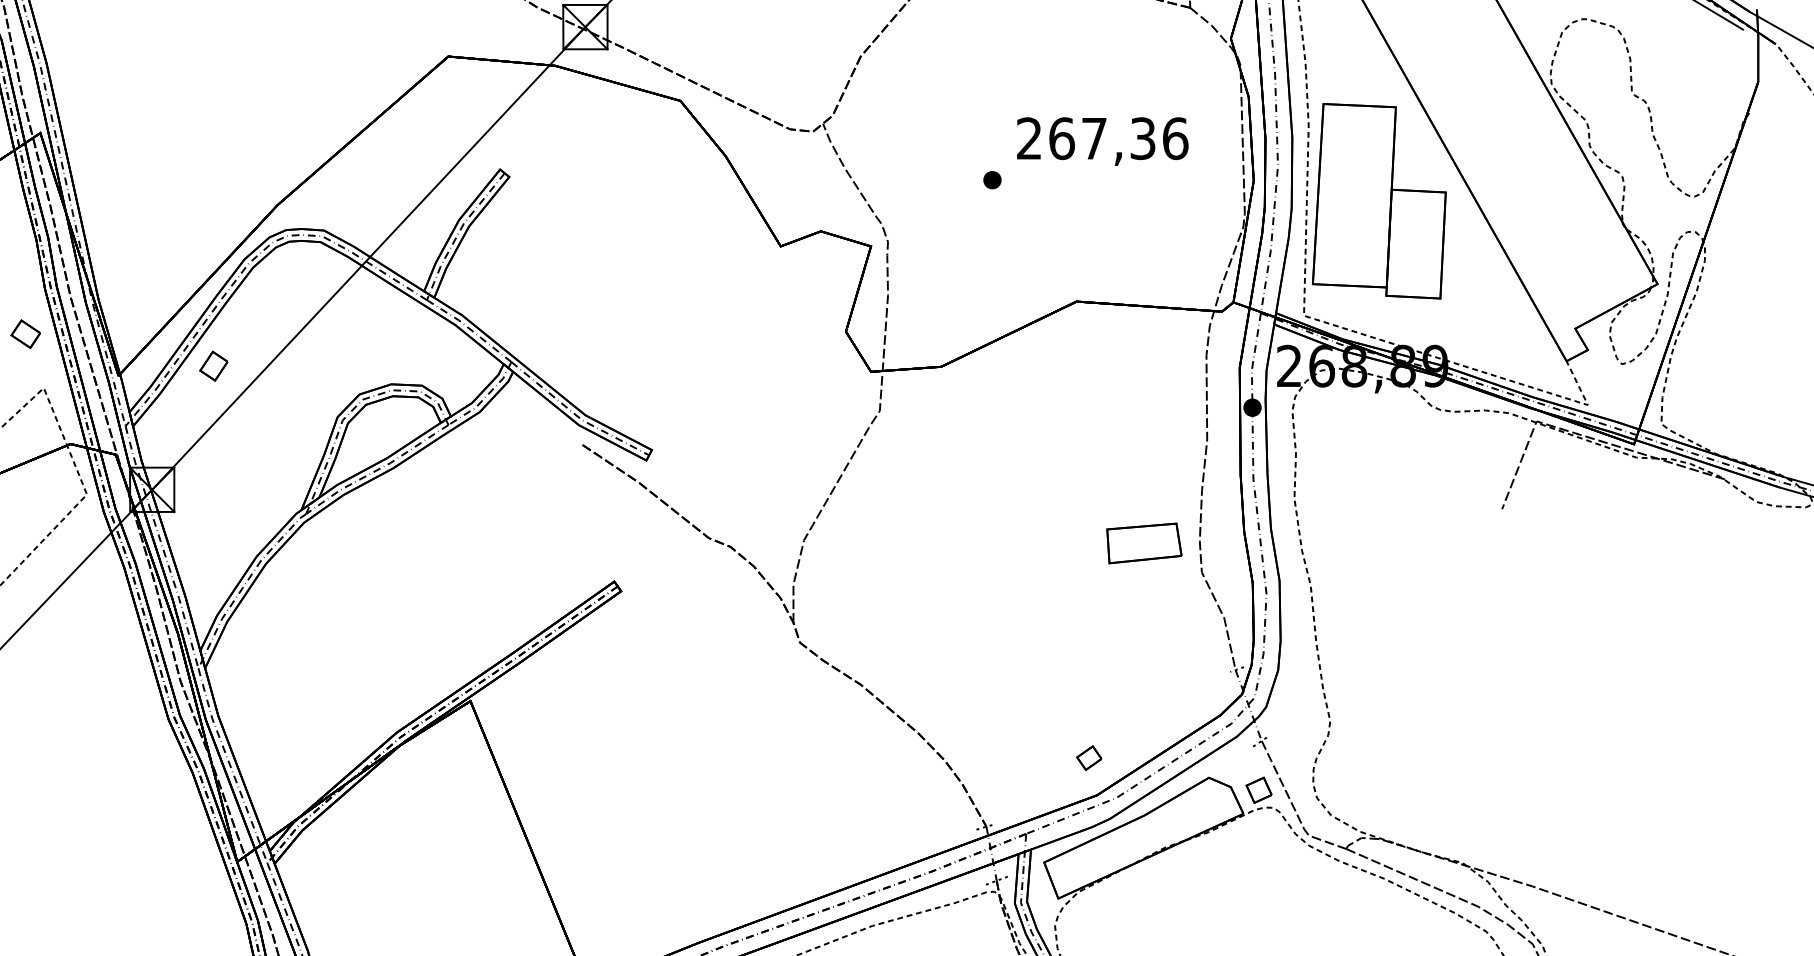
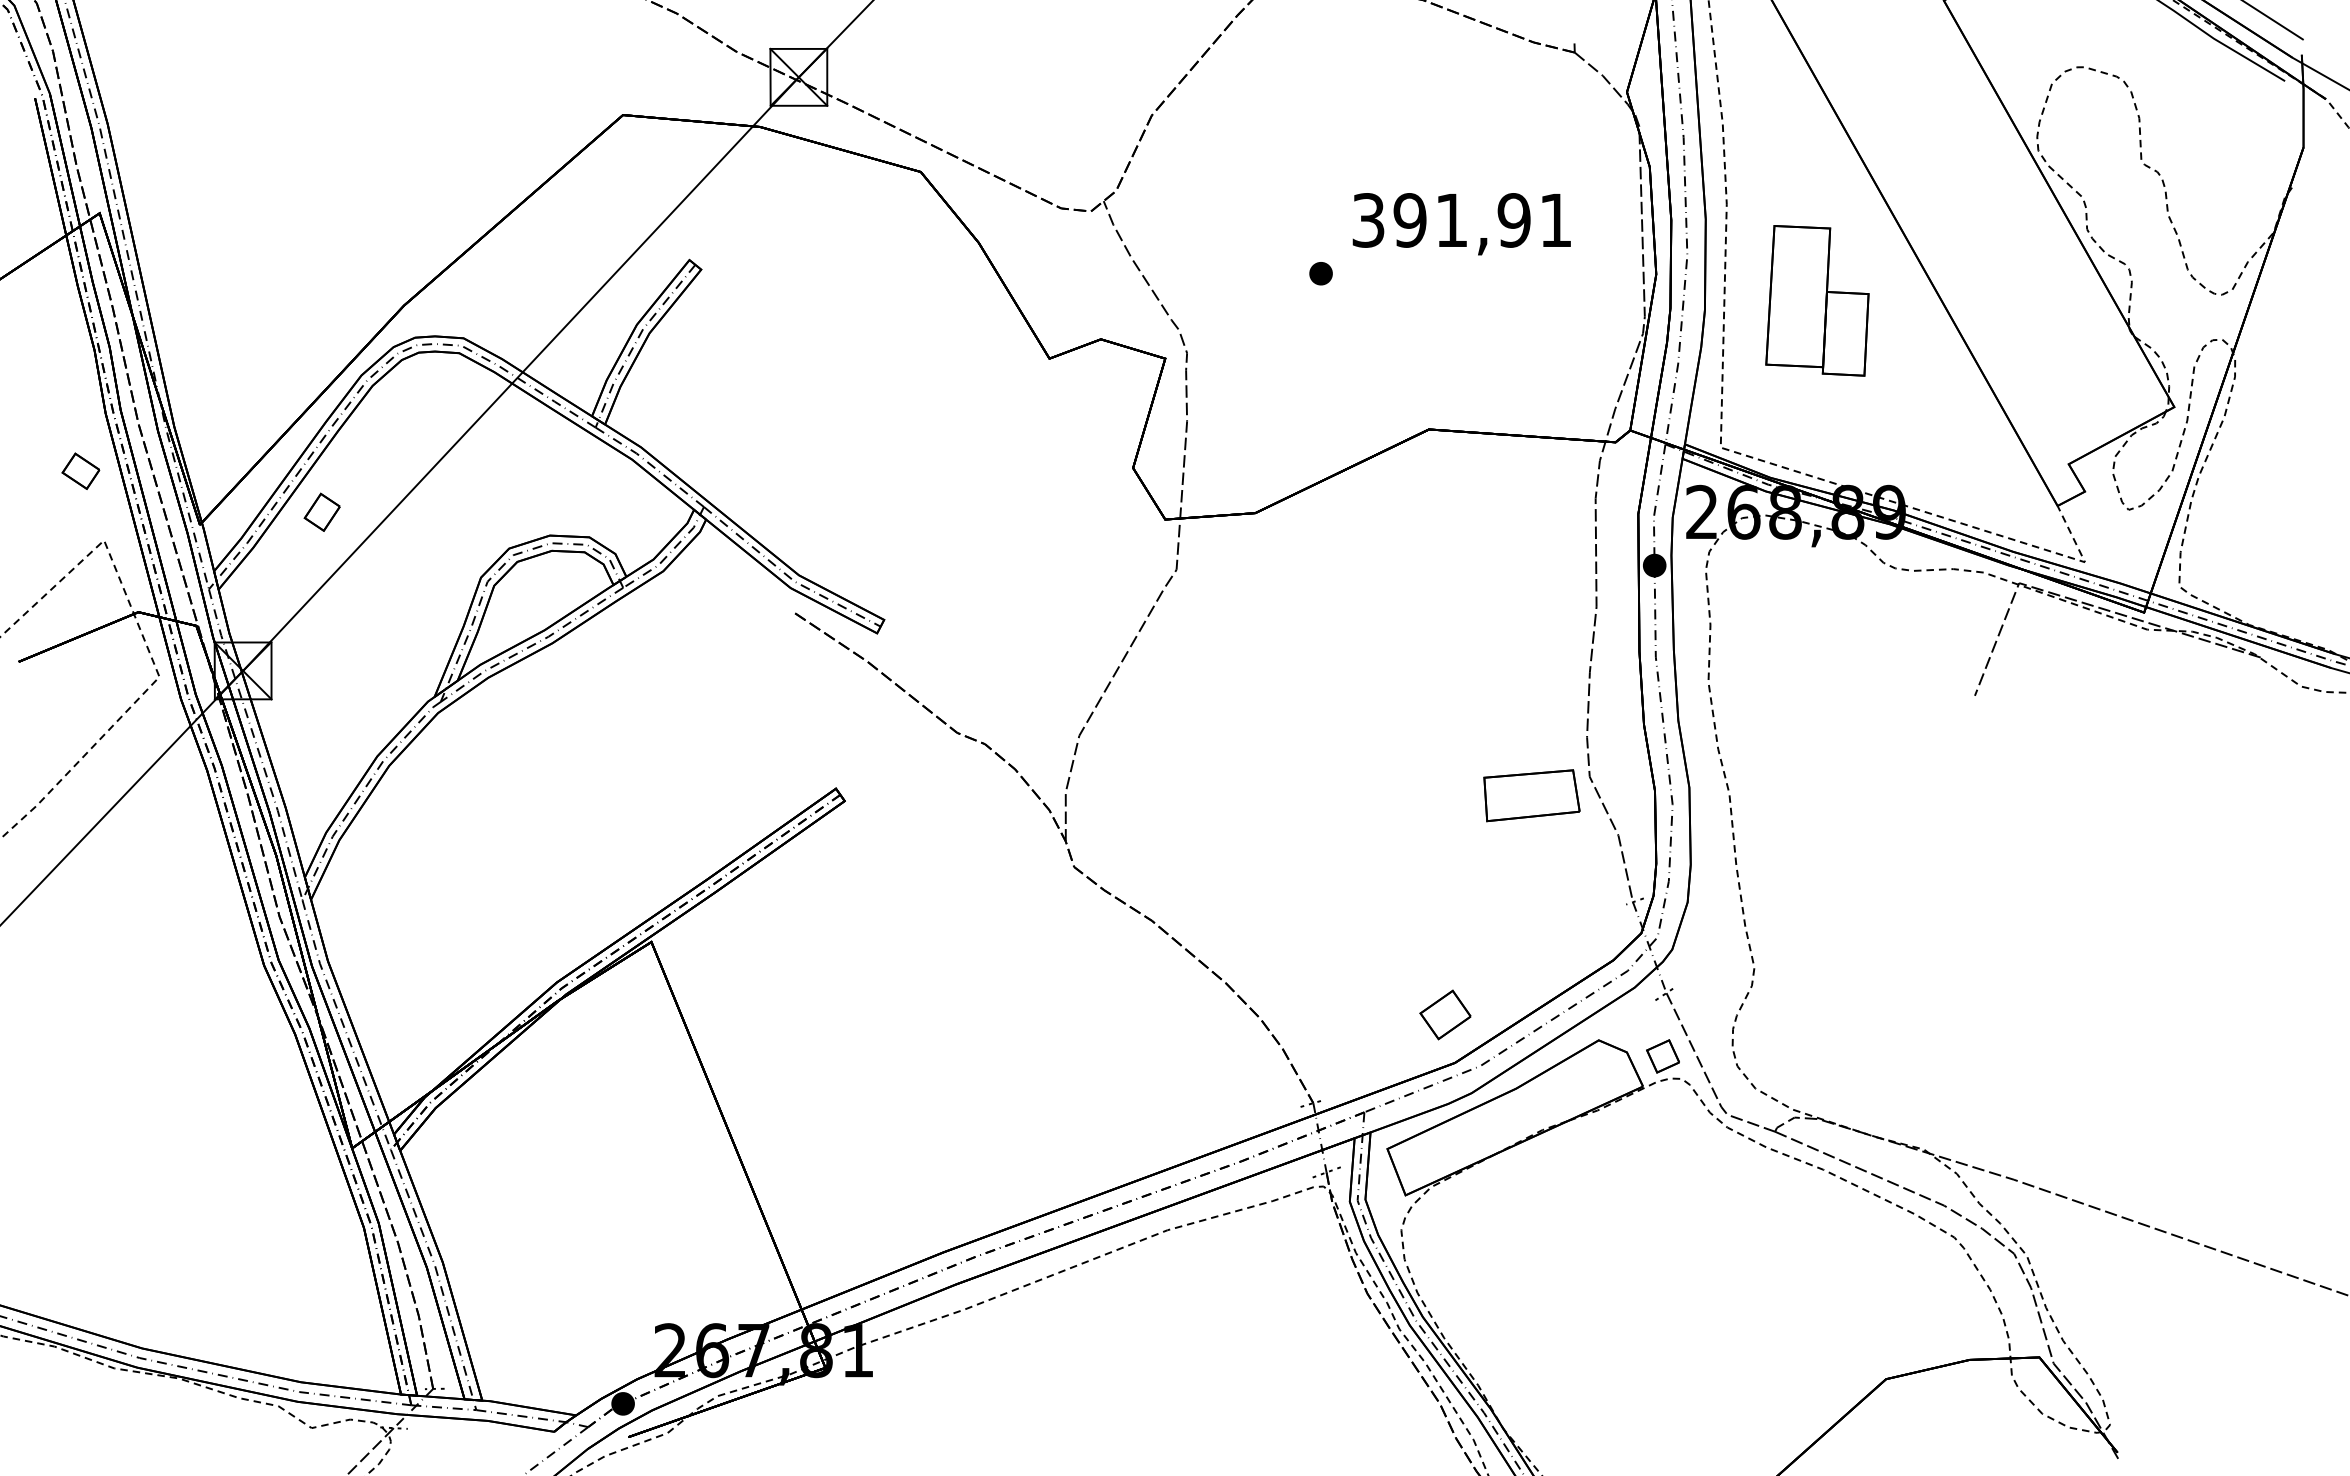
text: (1102, 138) -> (1462, 220), 267,36 -> 391,91
part: (1379, 201) -> (1817, 300), size x0.6
part: (1144, 543) -> (1531, 795), moved
part: (1088, 758) -> (1444, 1015), size x1.6

